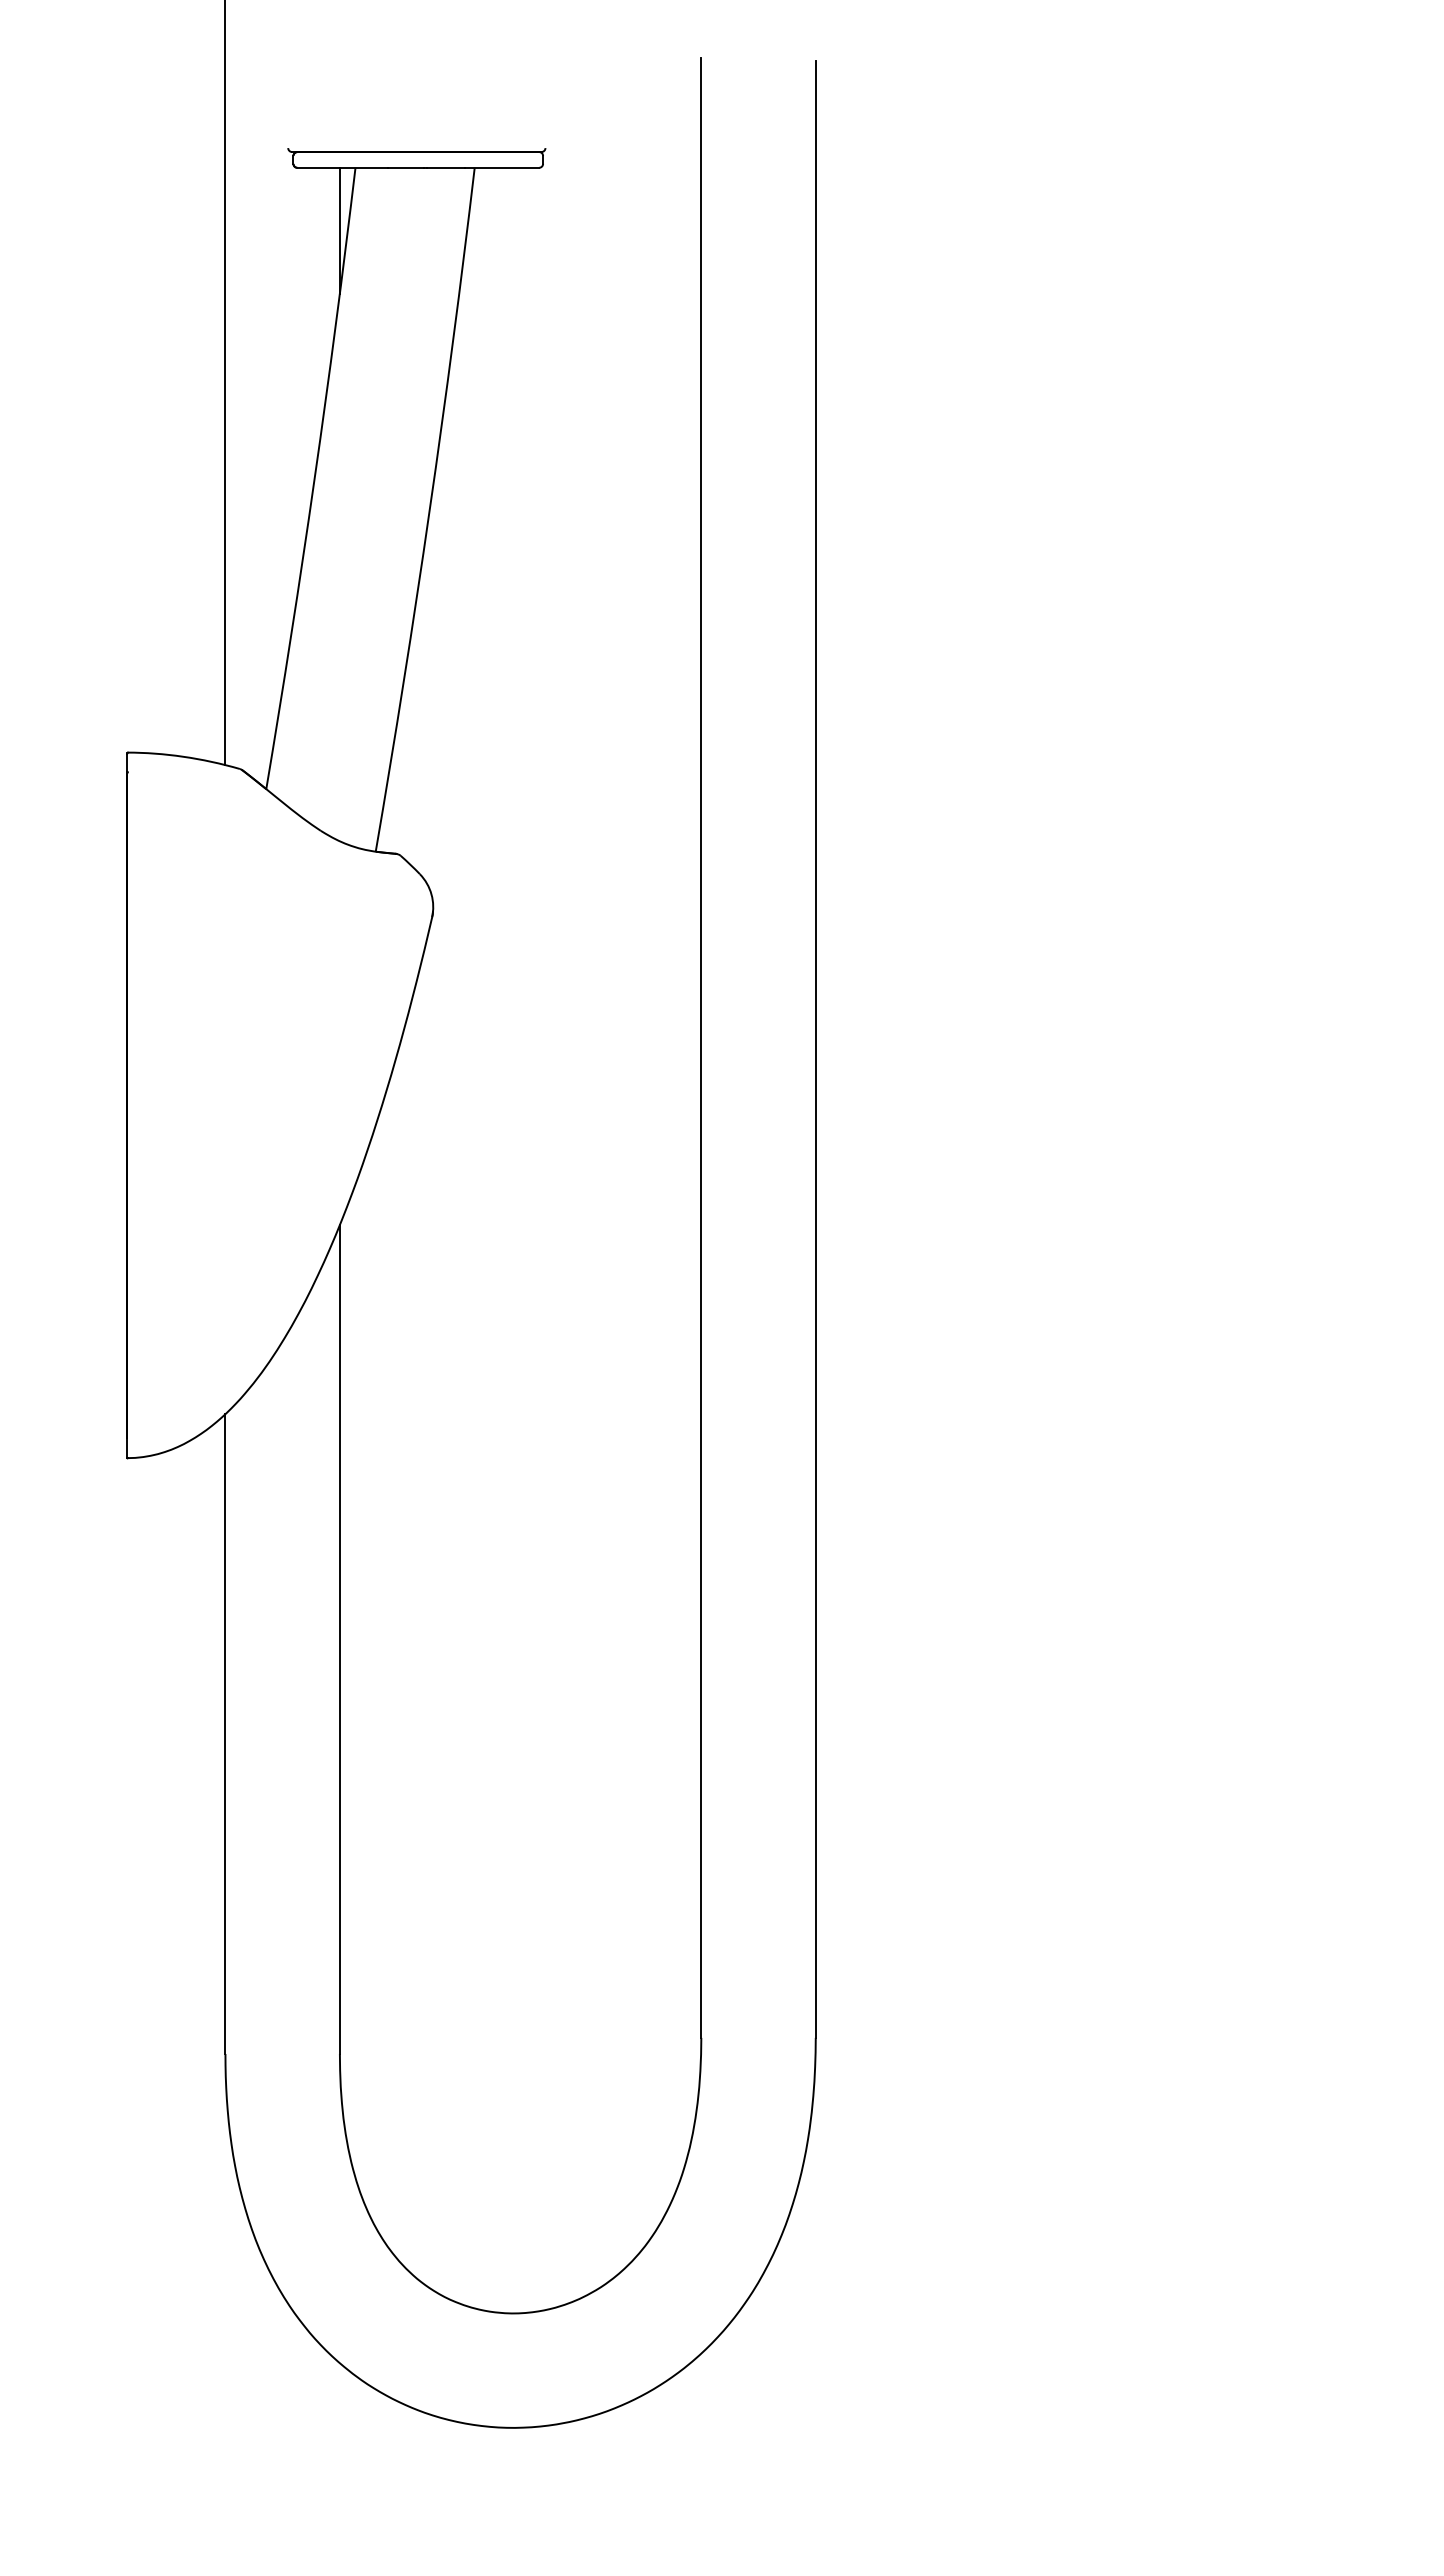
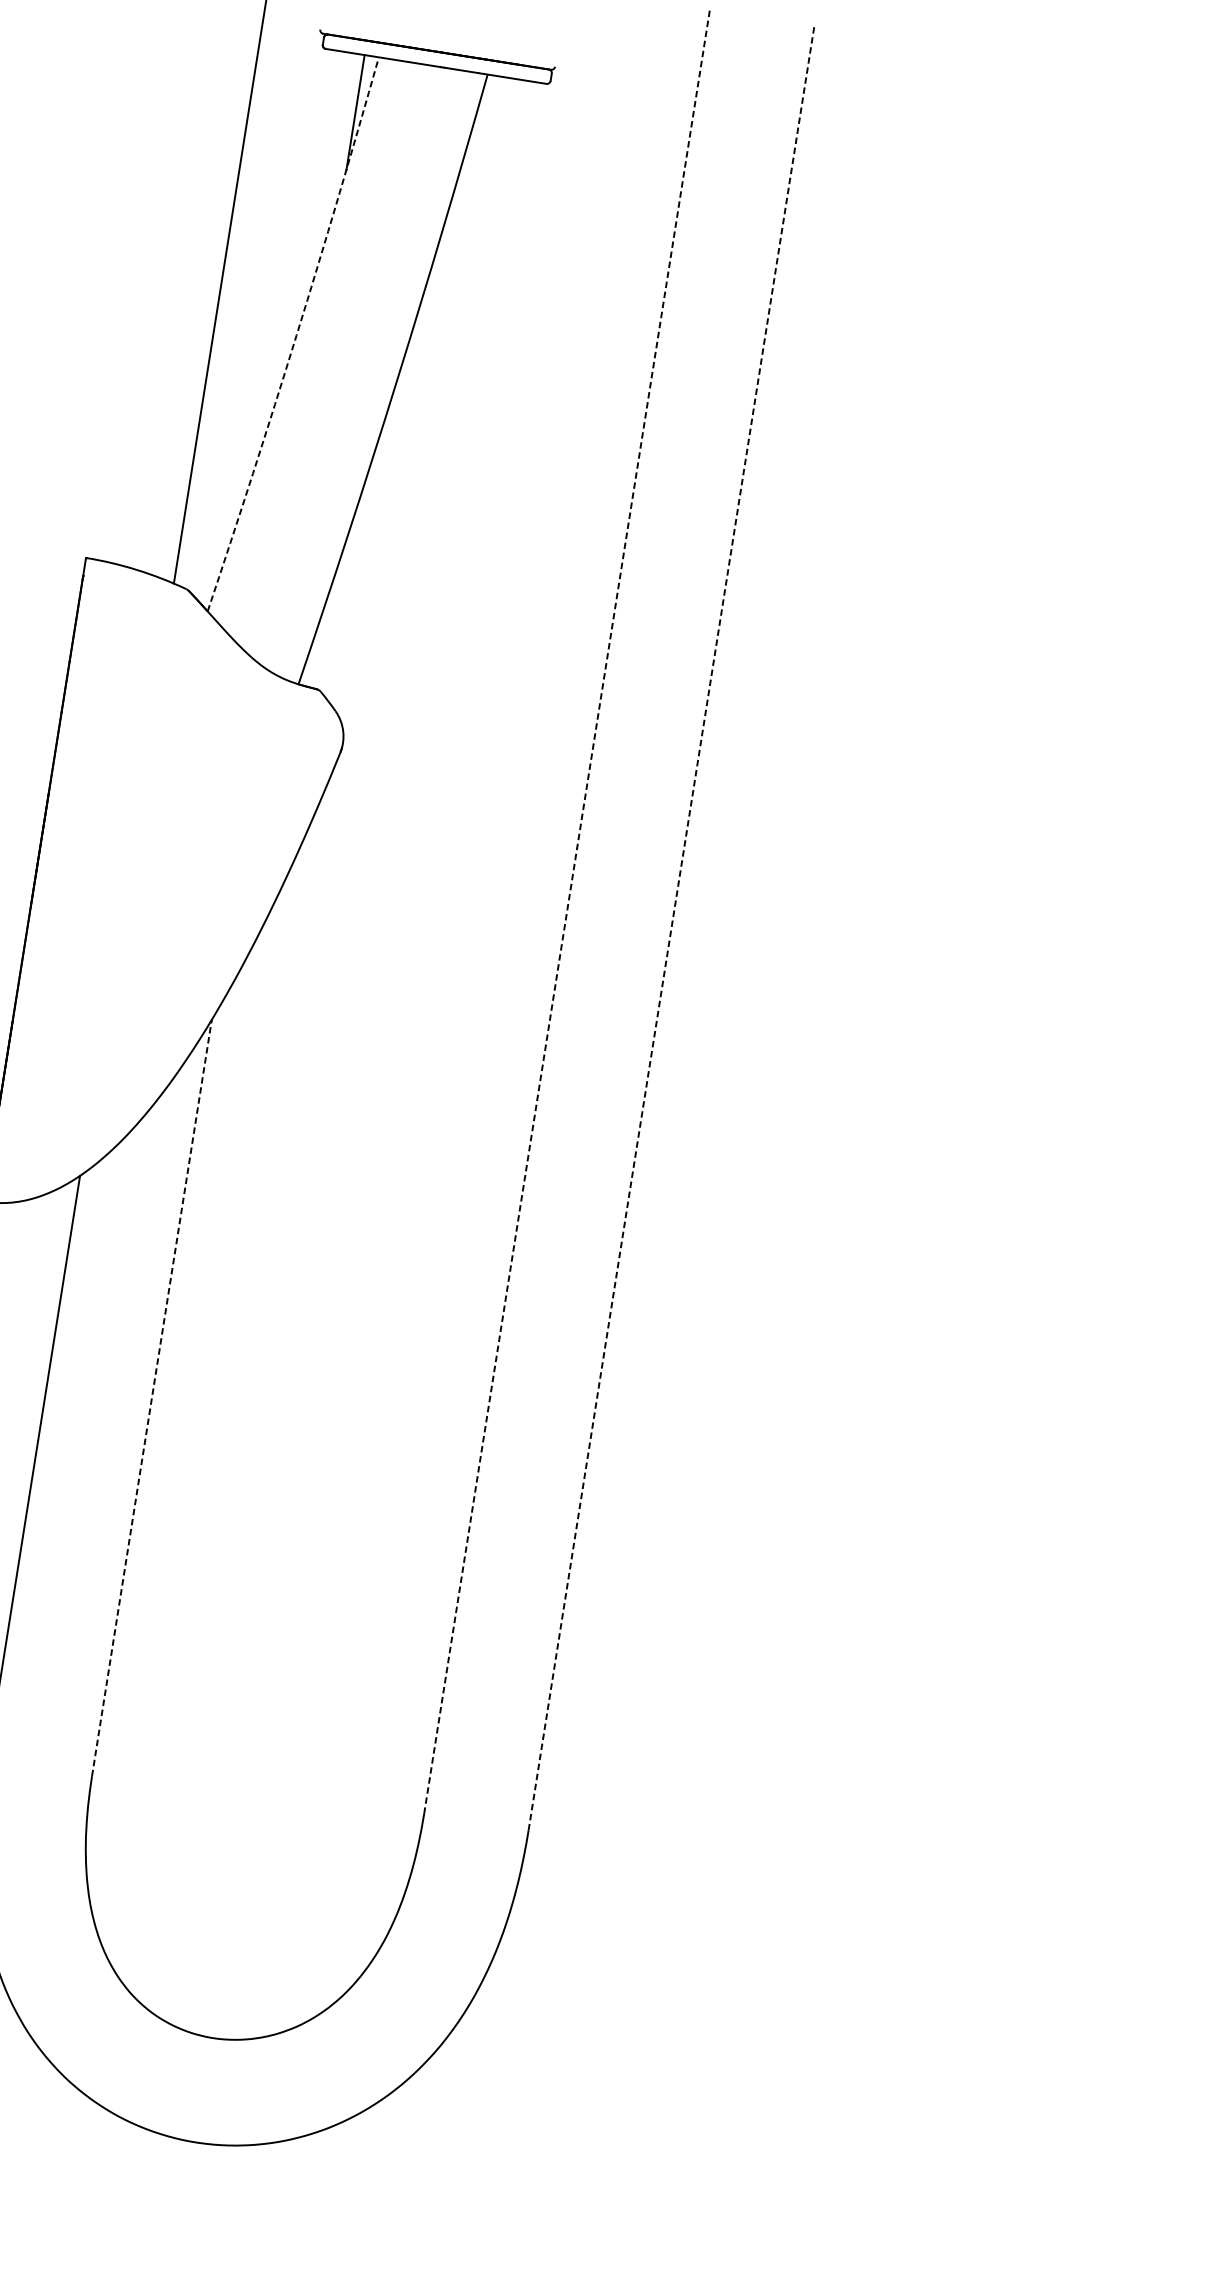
arc: (314, 479) -> (296, 335), solid -> dashed
line: (701, 1048) -> (567, 910), solid -> dashed
line: (815, 1048) -> (671, 927), solid -> dashed
line: (339, 1639) -> (151, 1397), solid -> dashed

